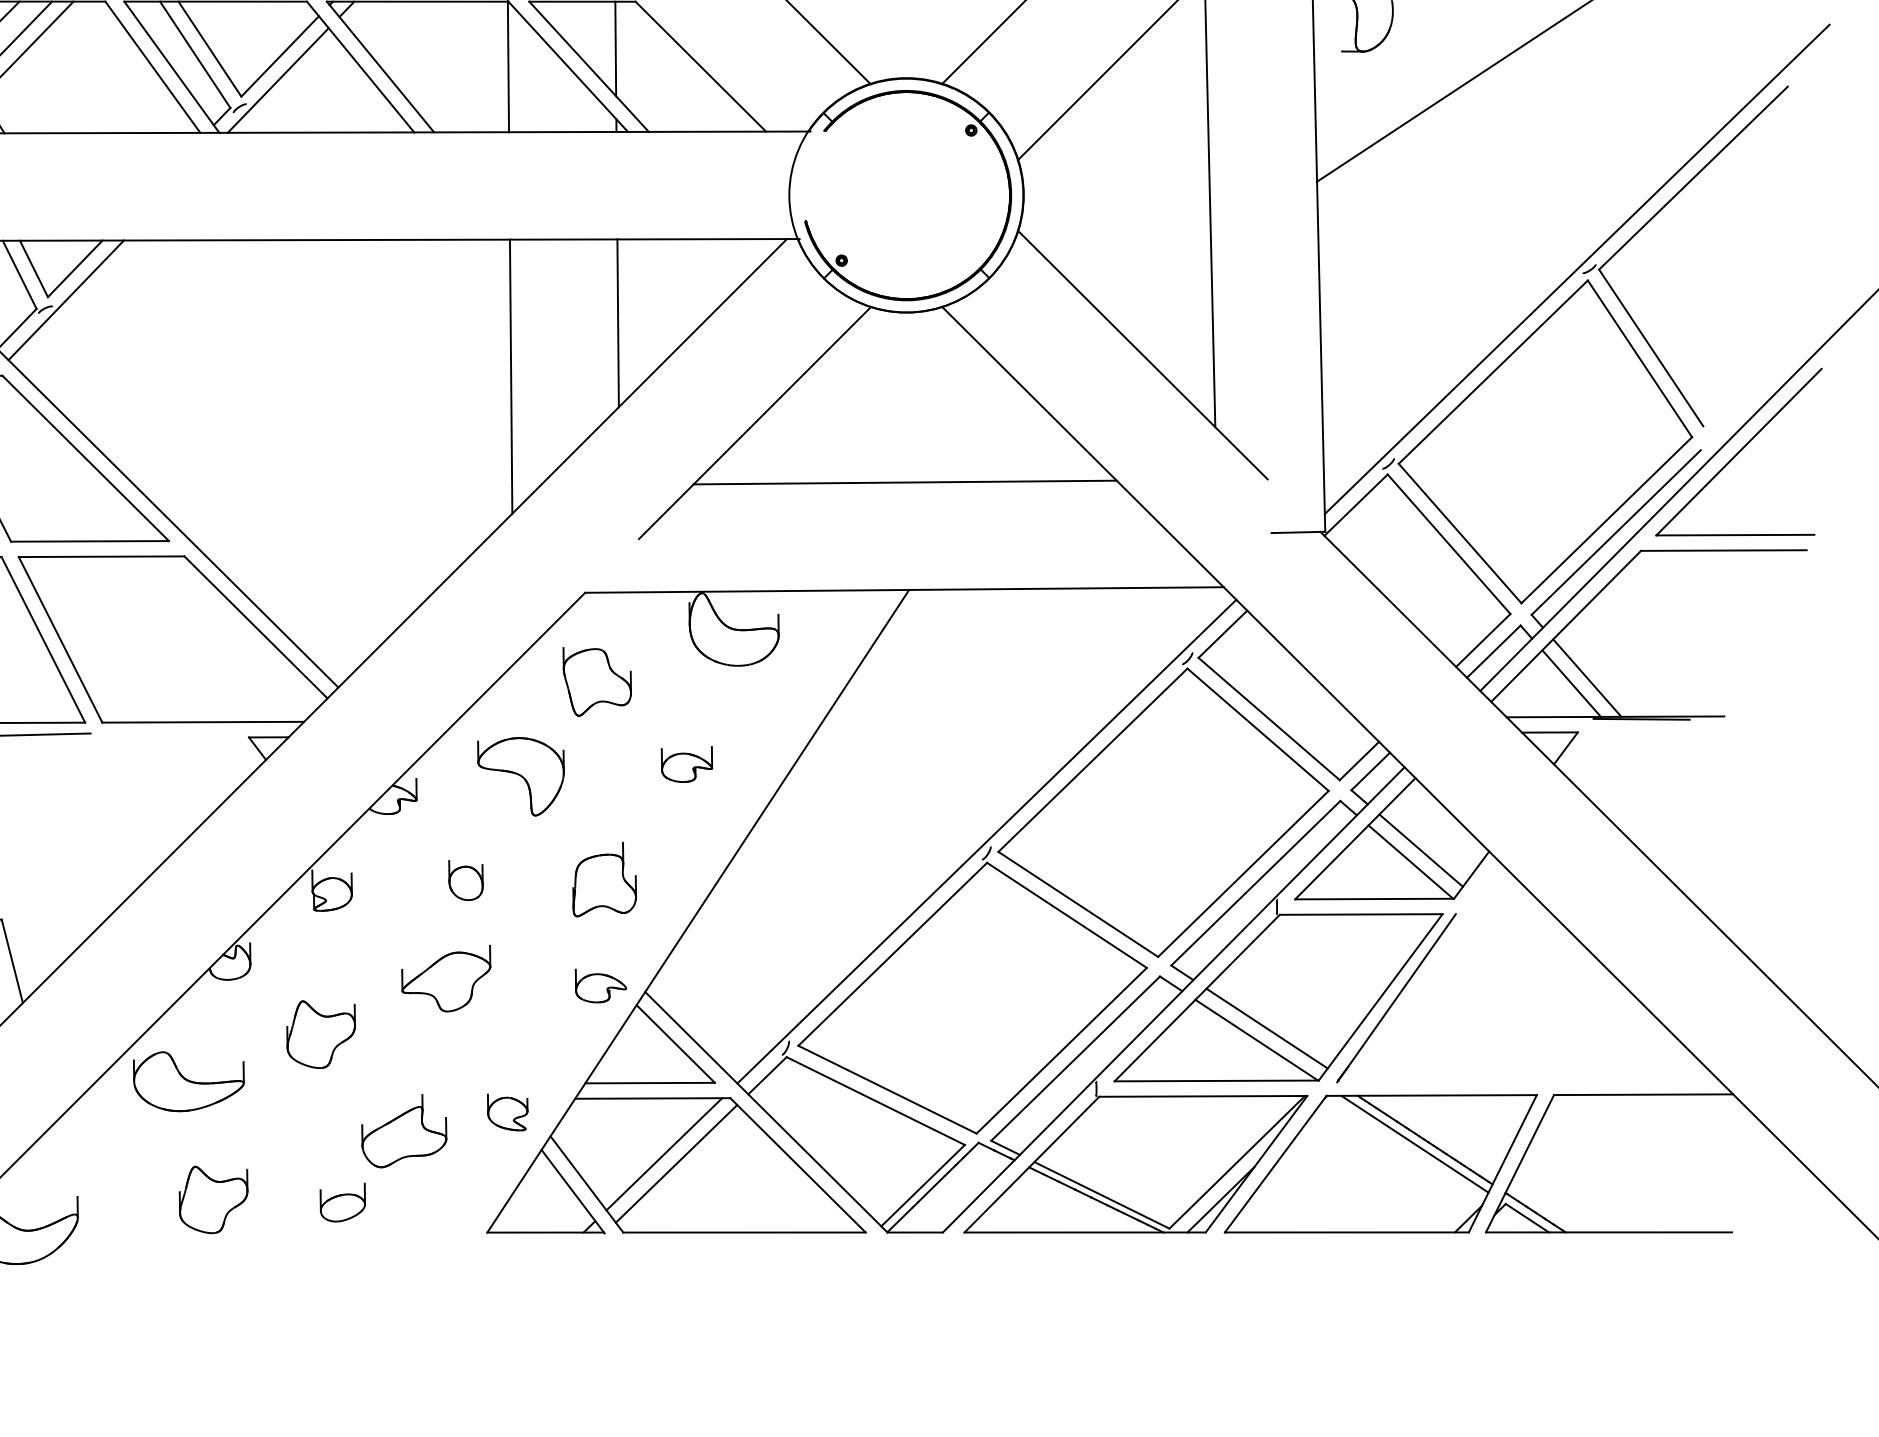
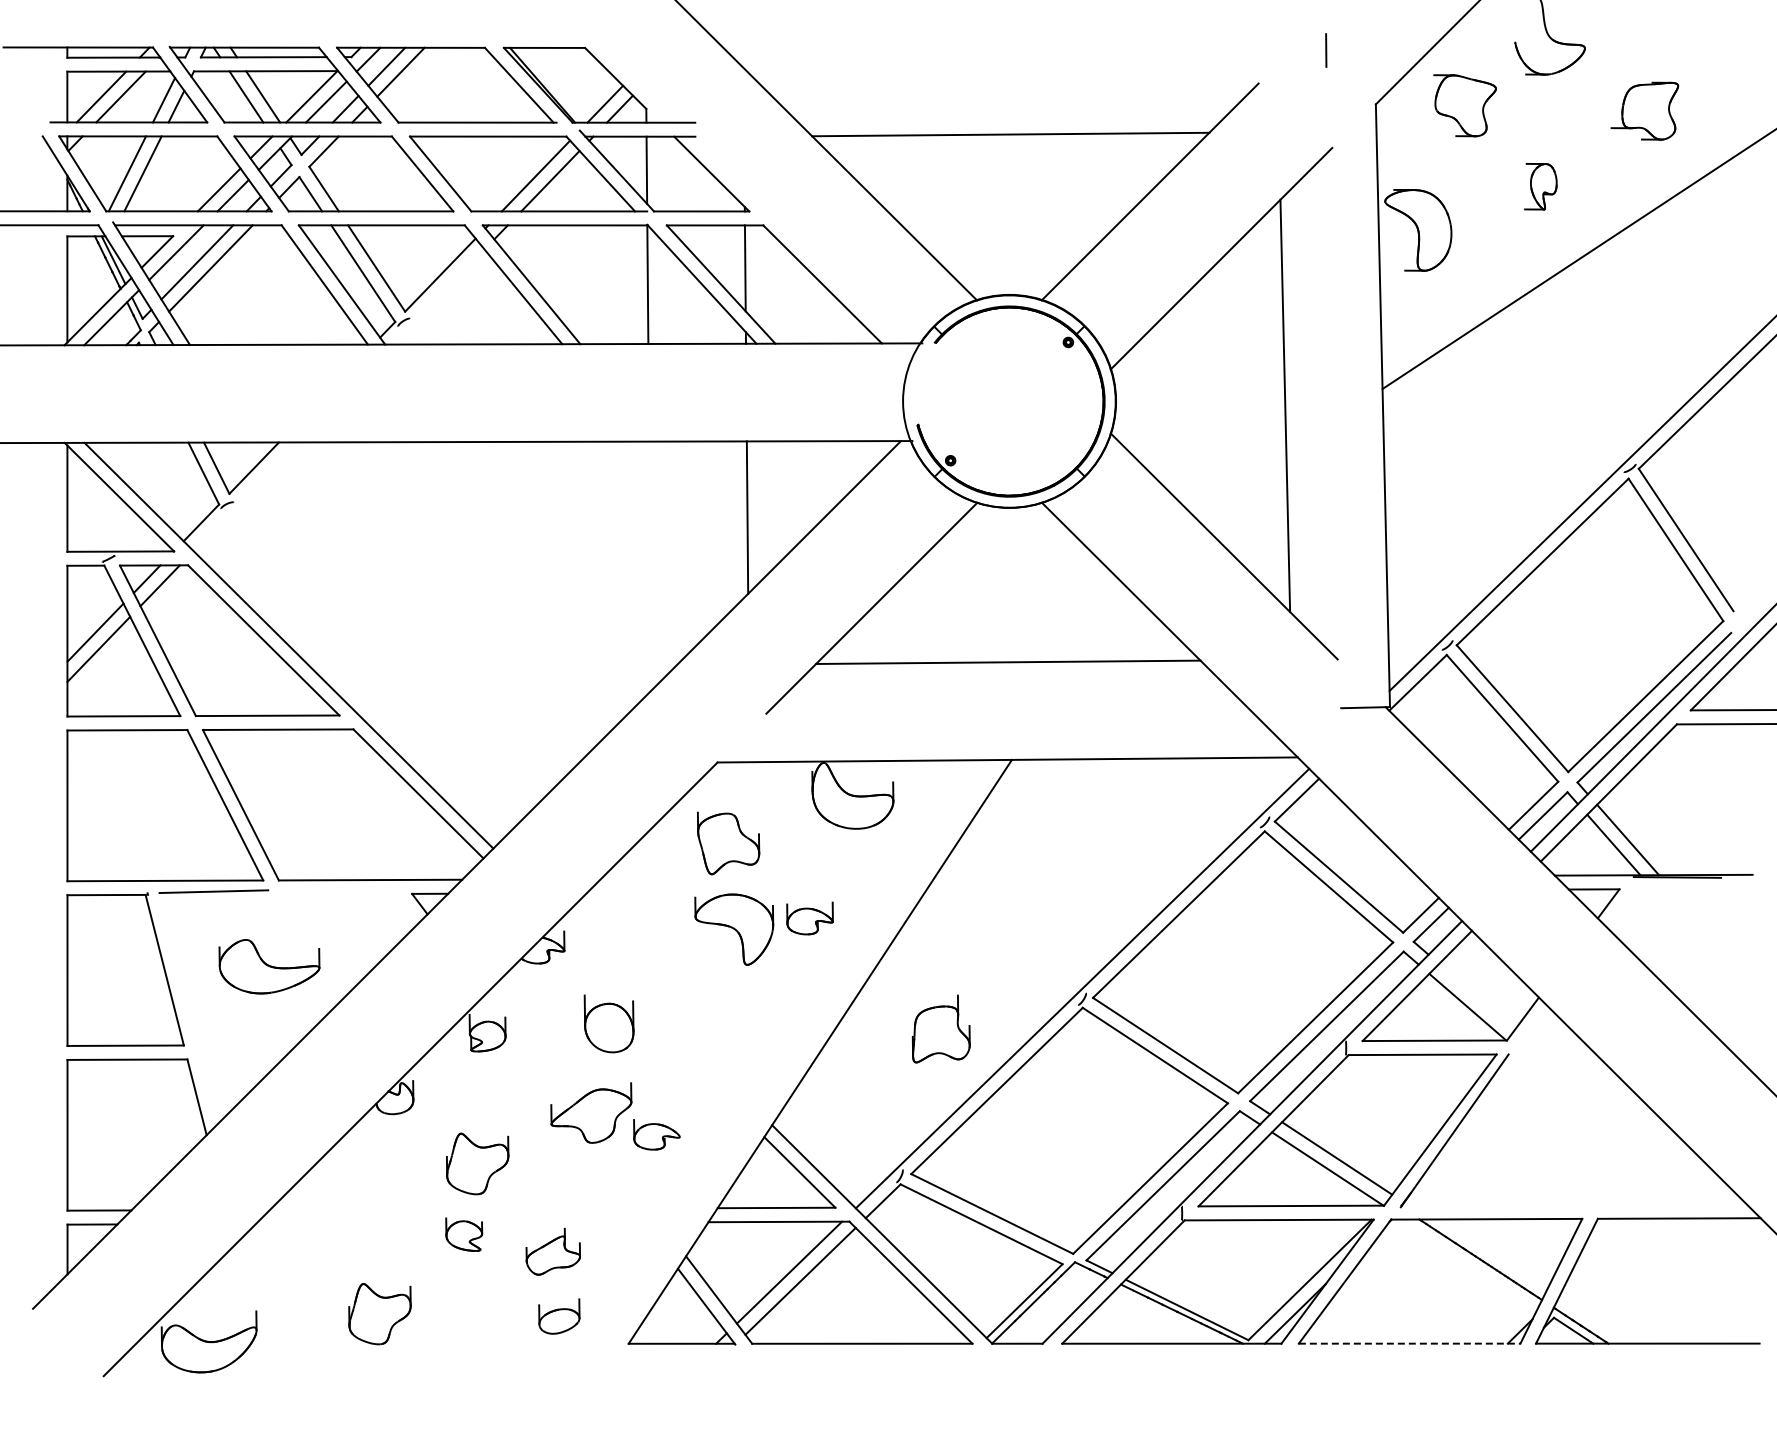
line: (278, 79) -> (438, 296), removed
line: (65, 300) -> (245, 496), removed
line: (511, 375) -> (650, 565), removed
part: (521, 776) -> (734, 929), moved
line: (1421, 850) -> (1477, 996), removed
part: (603, 878) -> (940, 1028), moved
part: (466, 880) -> (609, 1023), size x1.6
part: (600, 985) -> (656, 1134), moved
part: (188, 1081) -> (269, 966), moved
part: (508, 1112) -> (464, 1234), moved
part: (404, 1131) -> (553, 1251), size x0.7
line: (1414, 1144) -> (1471, 1263), removed
part: (342, 1202) -> (559, 1316), moved
line: (1346, 1232) -> (1409, 1343), solid -> dashed

